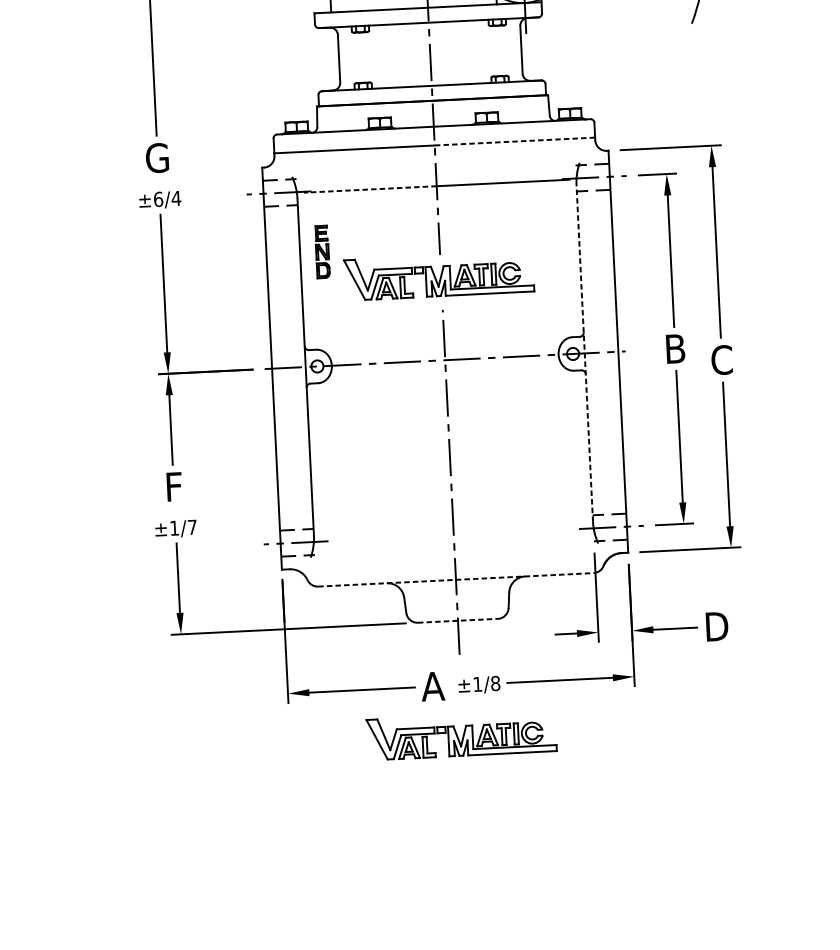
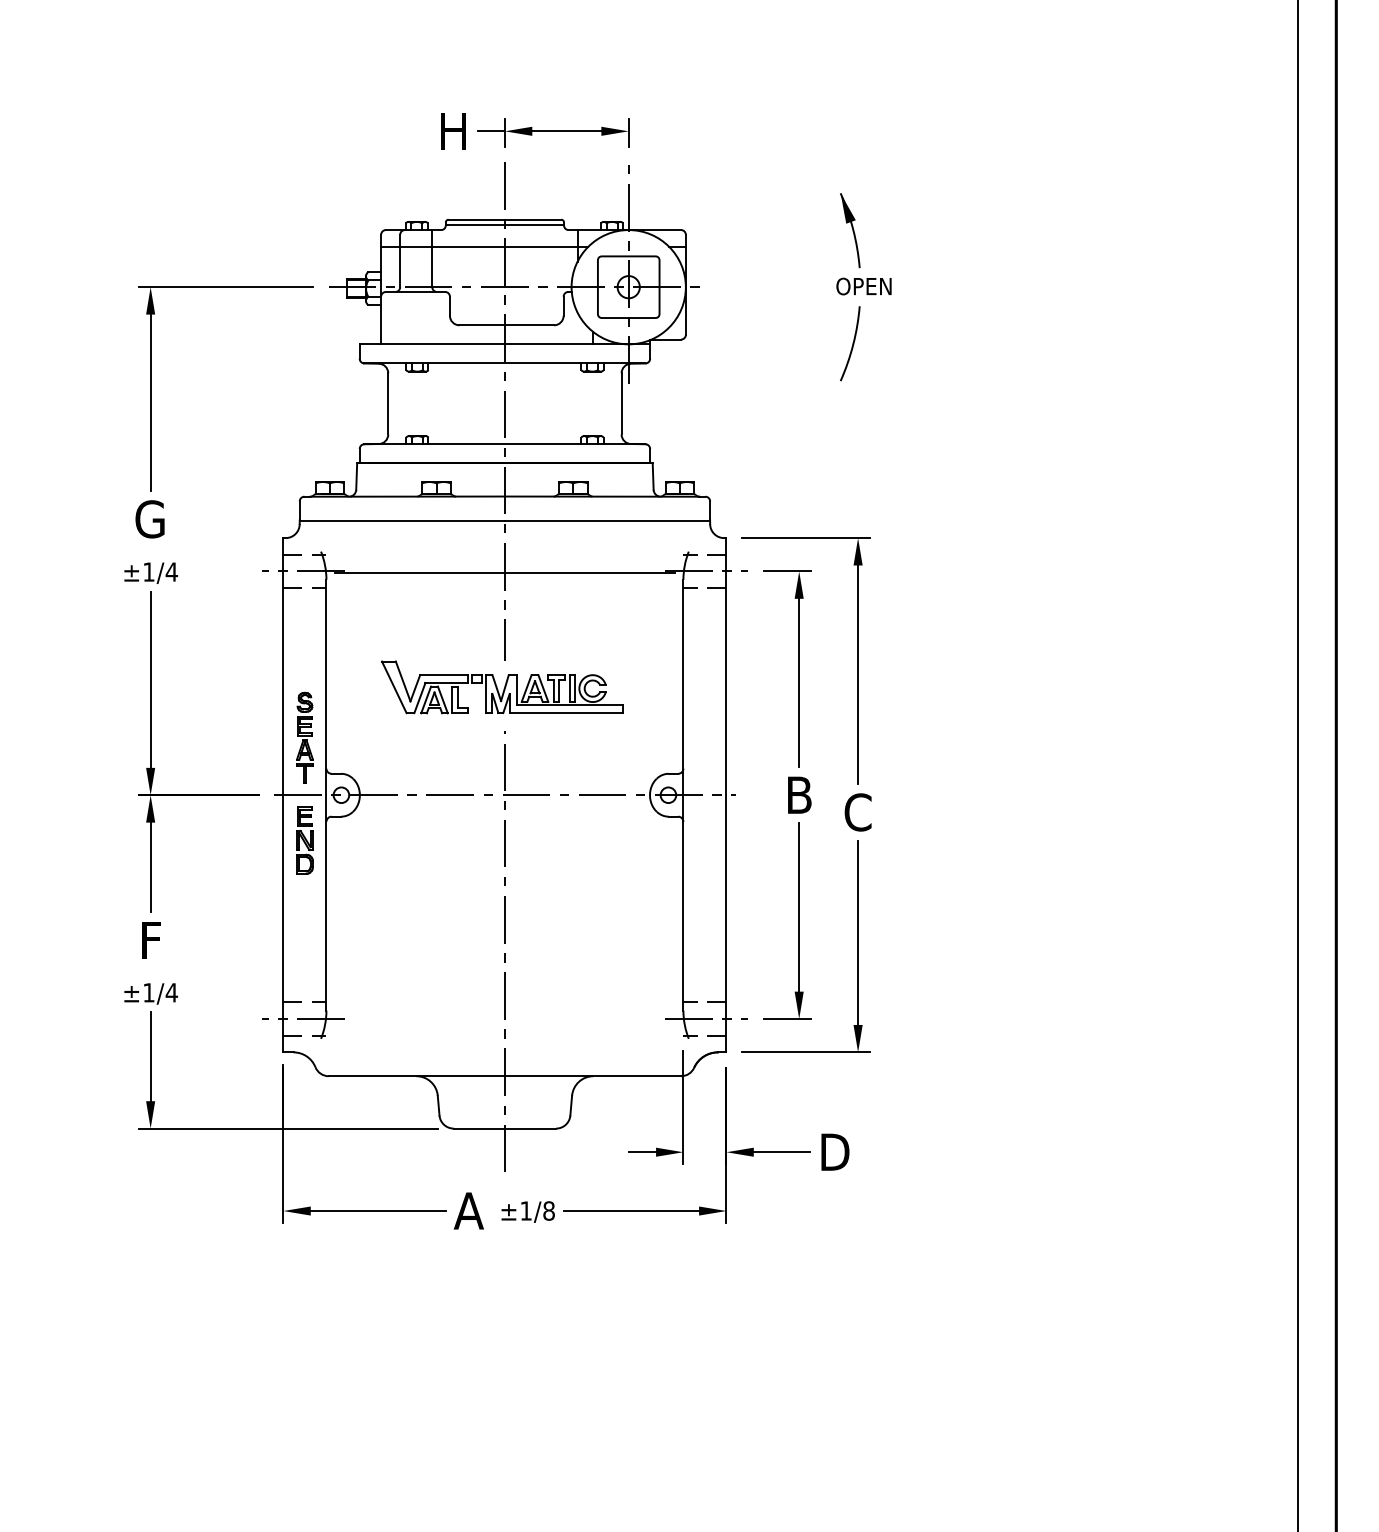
line: (514, 141) -> (607, 520), dashed -> solid
line: (370, 189) -> (420, 572), dashed -> solid
text: (158, 198) -> (148, 571), ±6/4 -> ±1/4
part: (322, 252) -> (304, 840), moved
part: (286, 322) -> (304, 737), added
line: (584, 352) -> (683, 794), dashed -> solid
text: (192, 527) -> (171, 992), ±1/7 -> ±1/4
line: (456, 580) -> (505, 1076), dashed -> solid
line: (458, 620) -> (505, 1128), dashed -> solid
part: (461, 735) -> (502, 1275), removed

